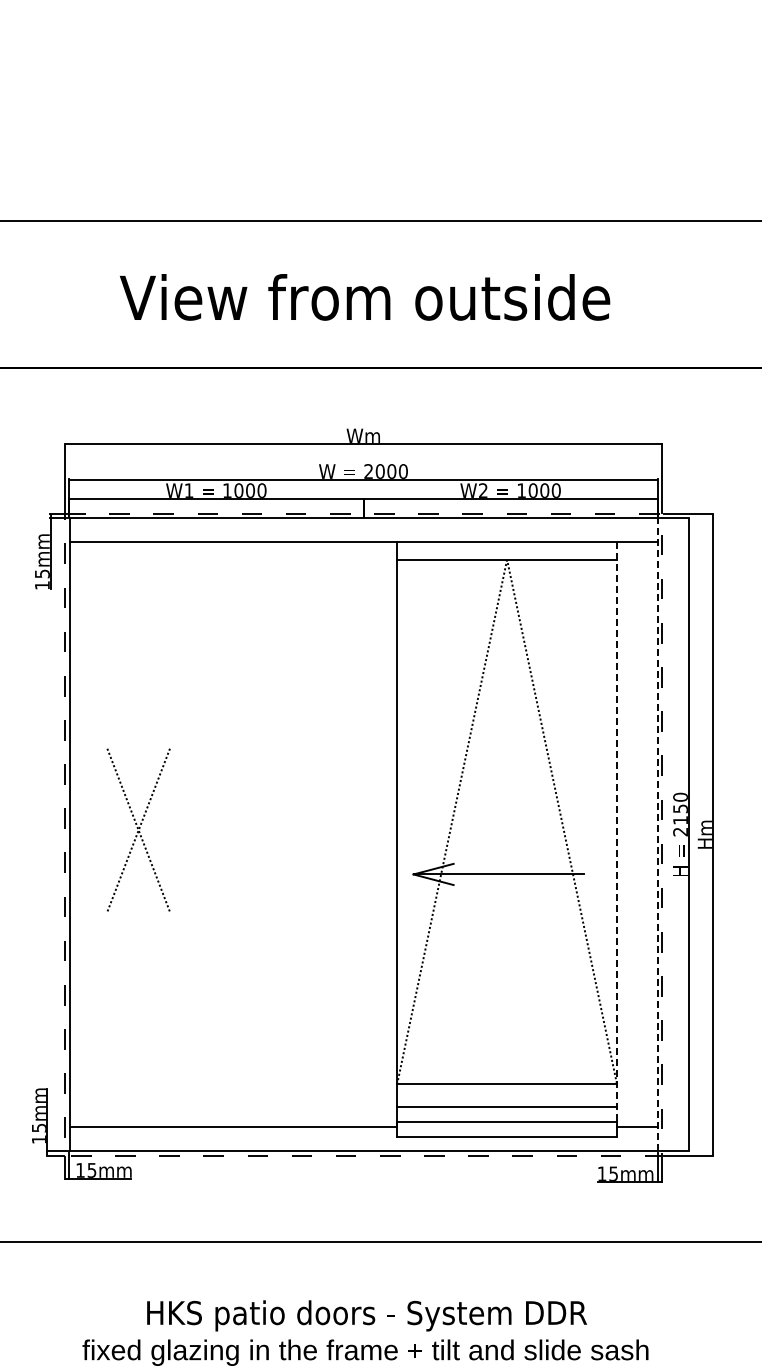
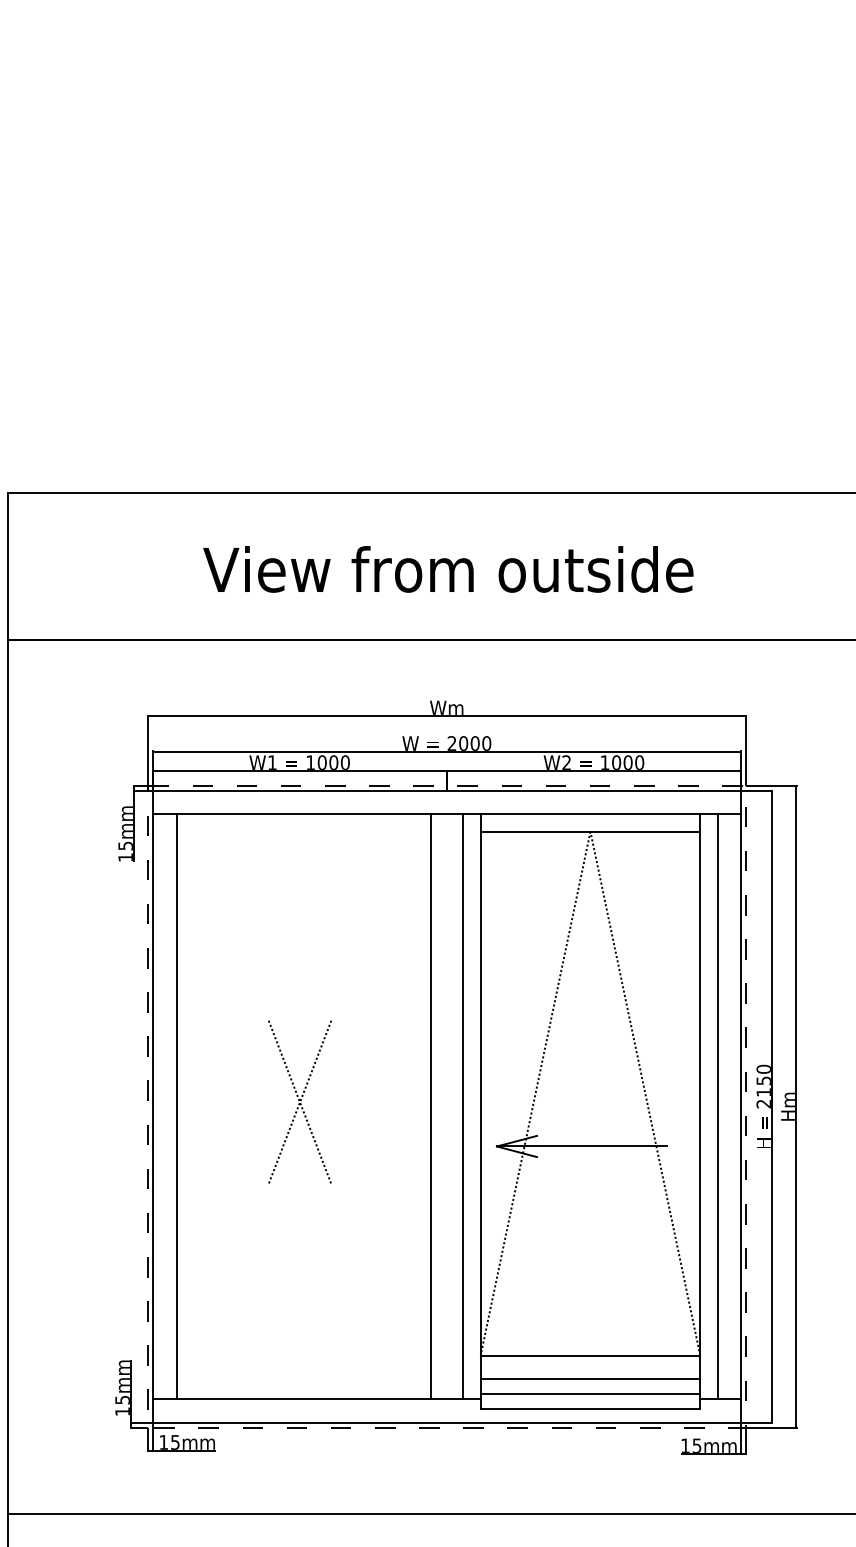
part: (138, 829) -> (299, 1101), moved
line: (93, 834) -> (176, 1106), added
line: (347, 834) -> (430, 1106), added
line: (380, 834) -> (463, 1106), added
line: (617, 834) -> (700, 1106), dashed -> solid
line: (634, 834) -> (717, 1106), added
line: (658, 834) -> (741, 1106), dashed -> solid

